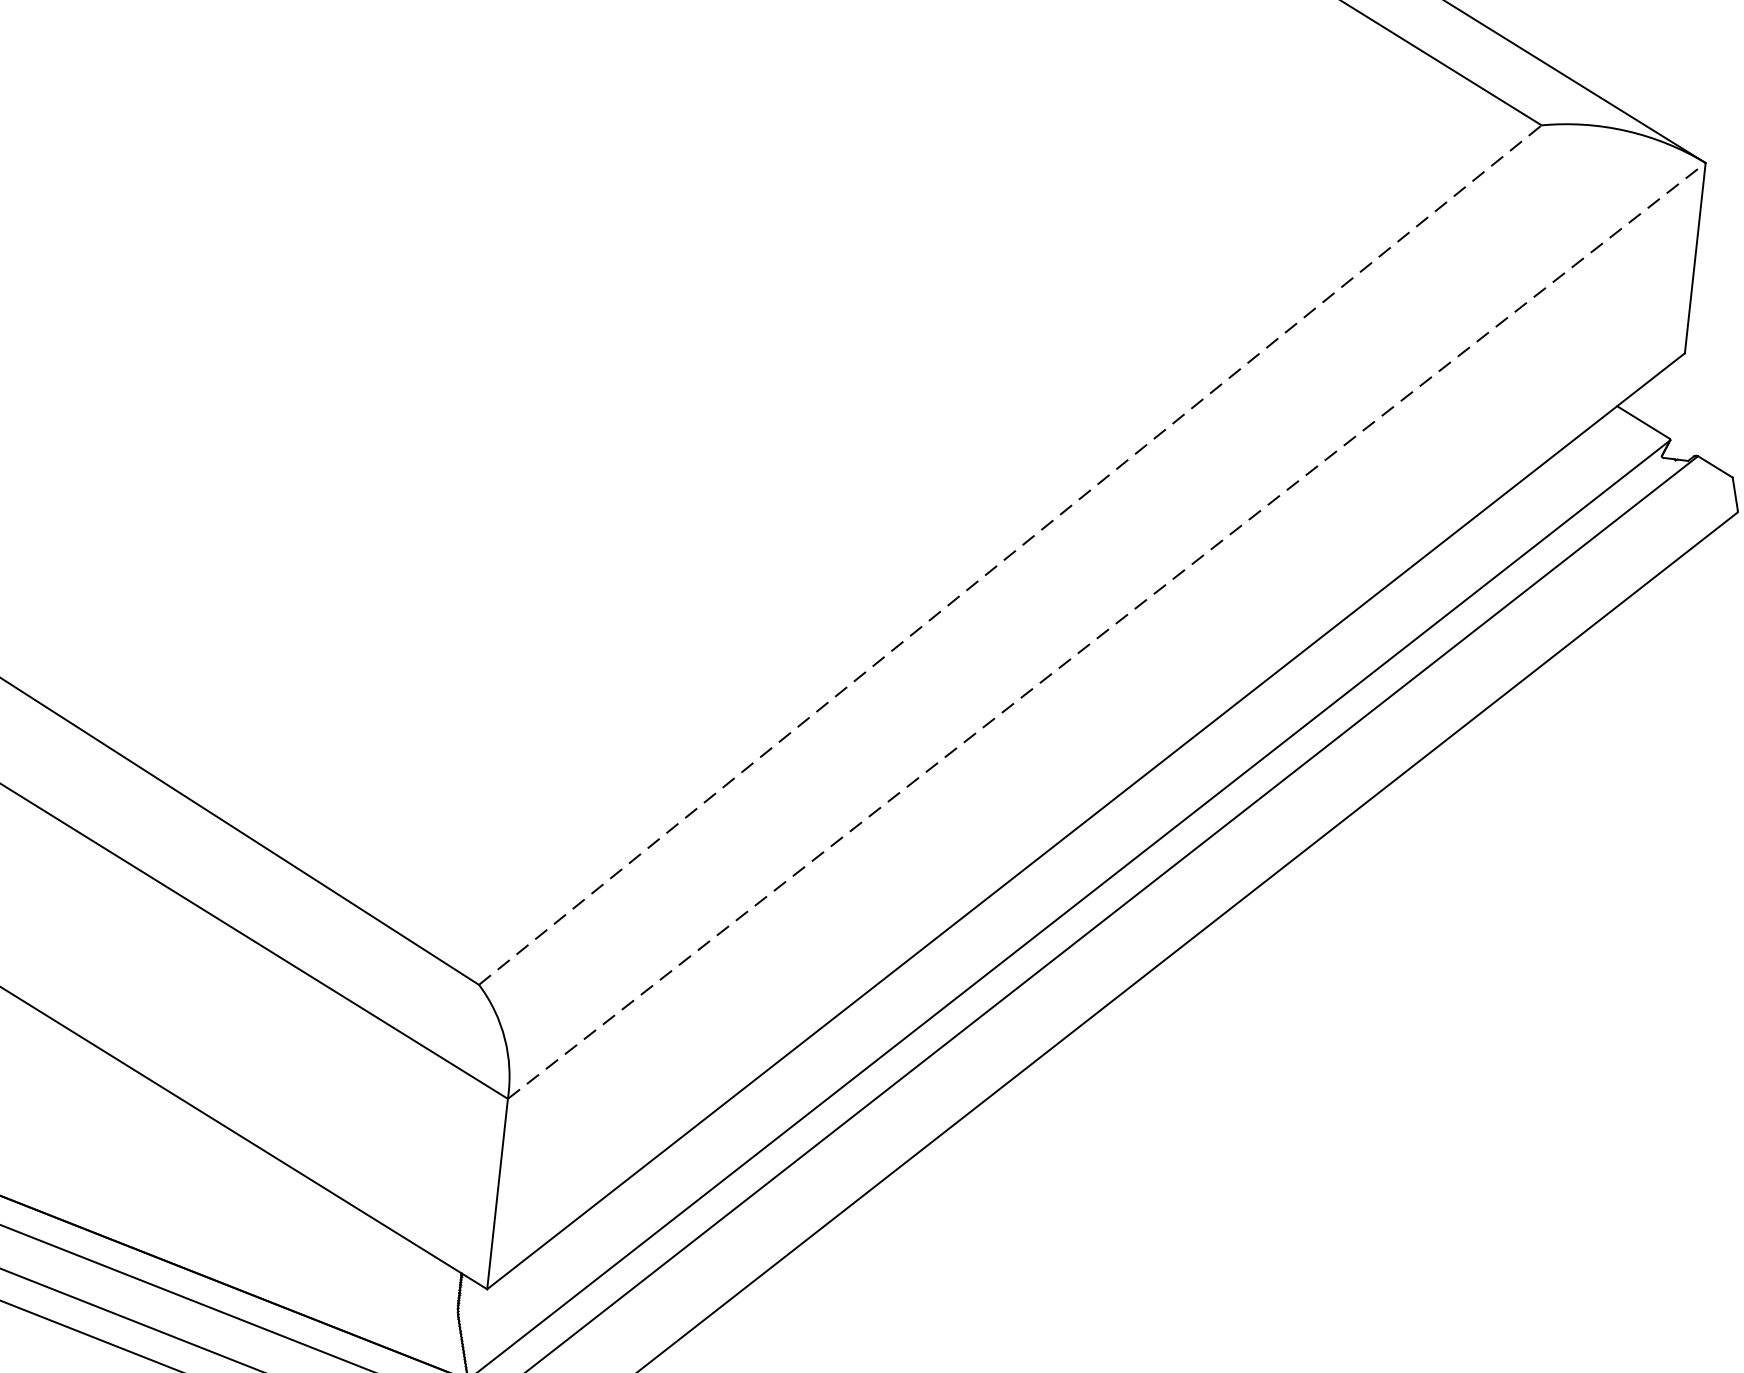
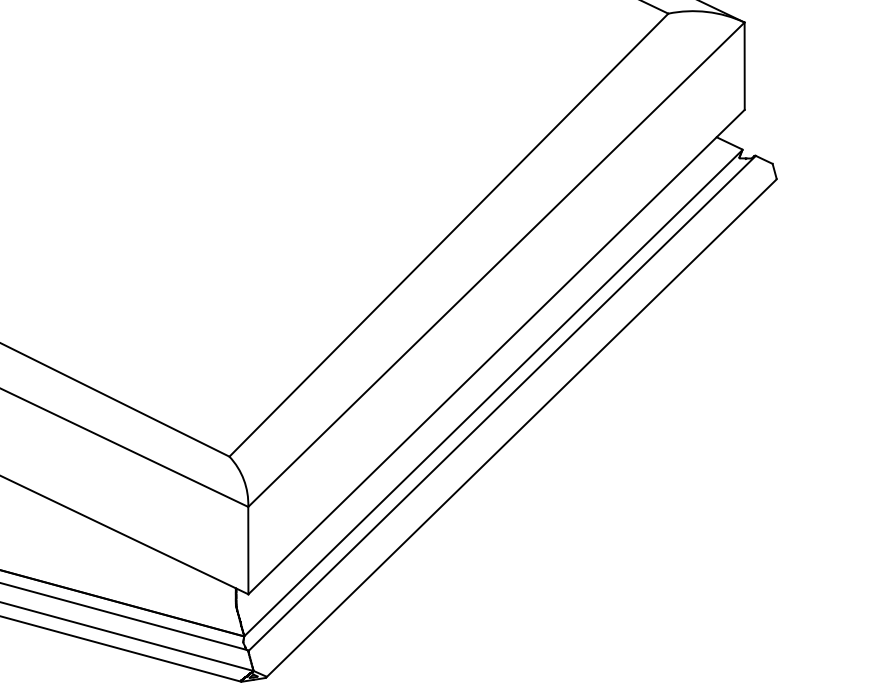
line: (1009, 555) -> (448, 235), dashed -> solid
line: (1106, 630) -> (496, 264), dashed -> solid

